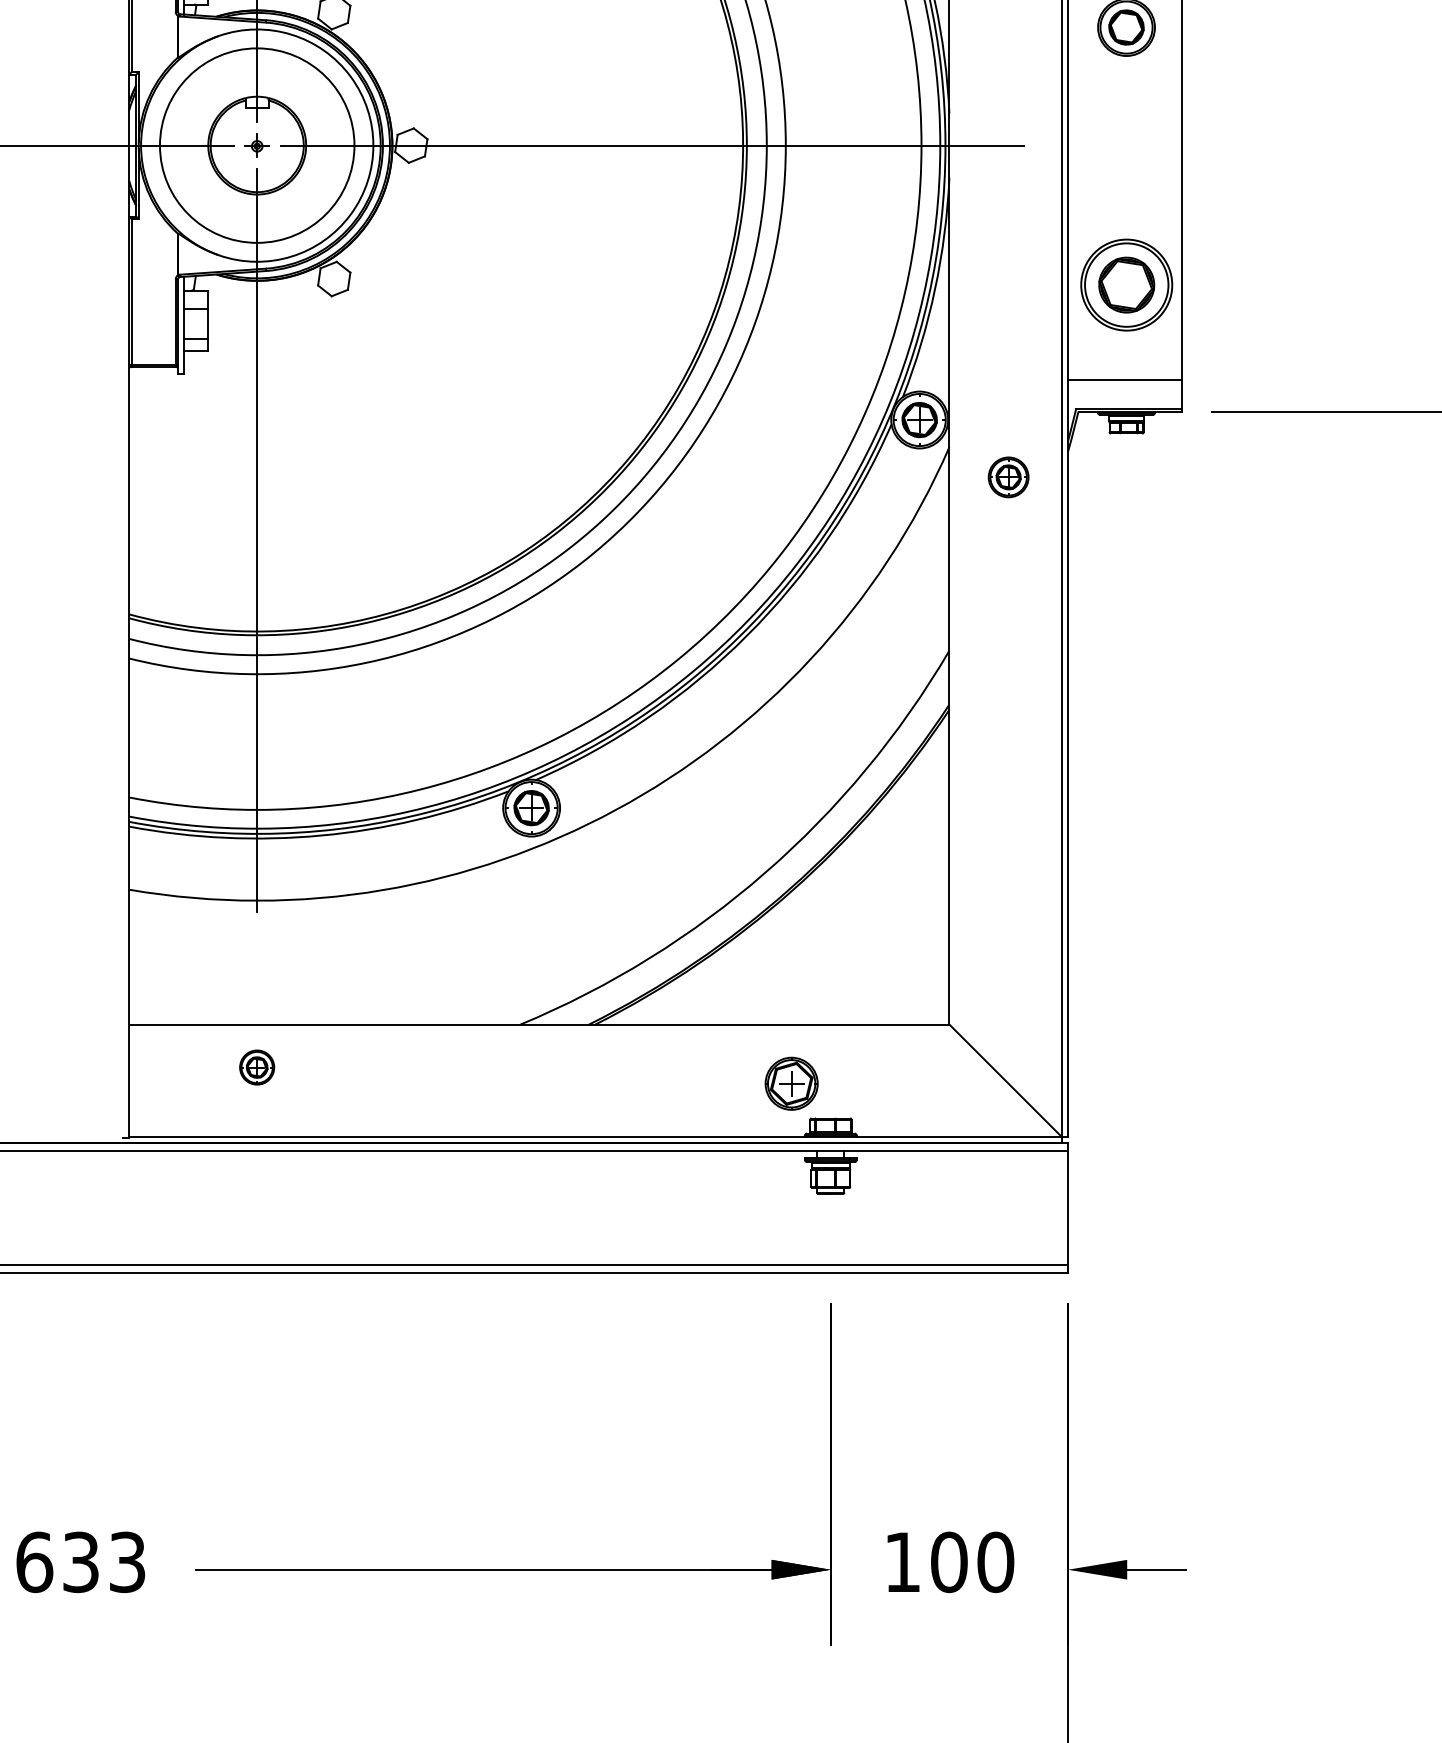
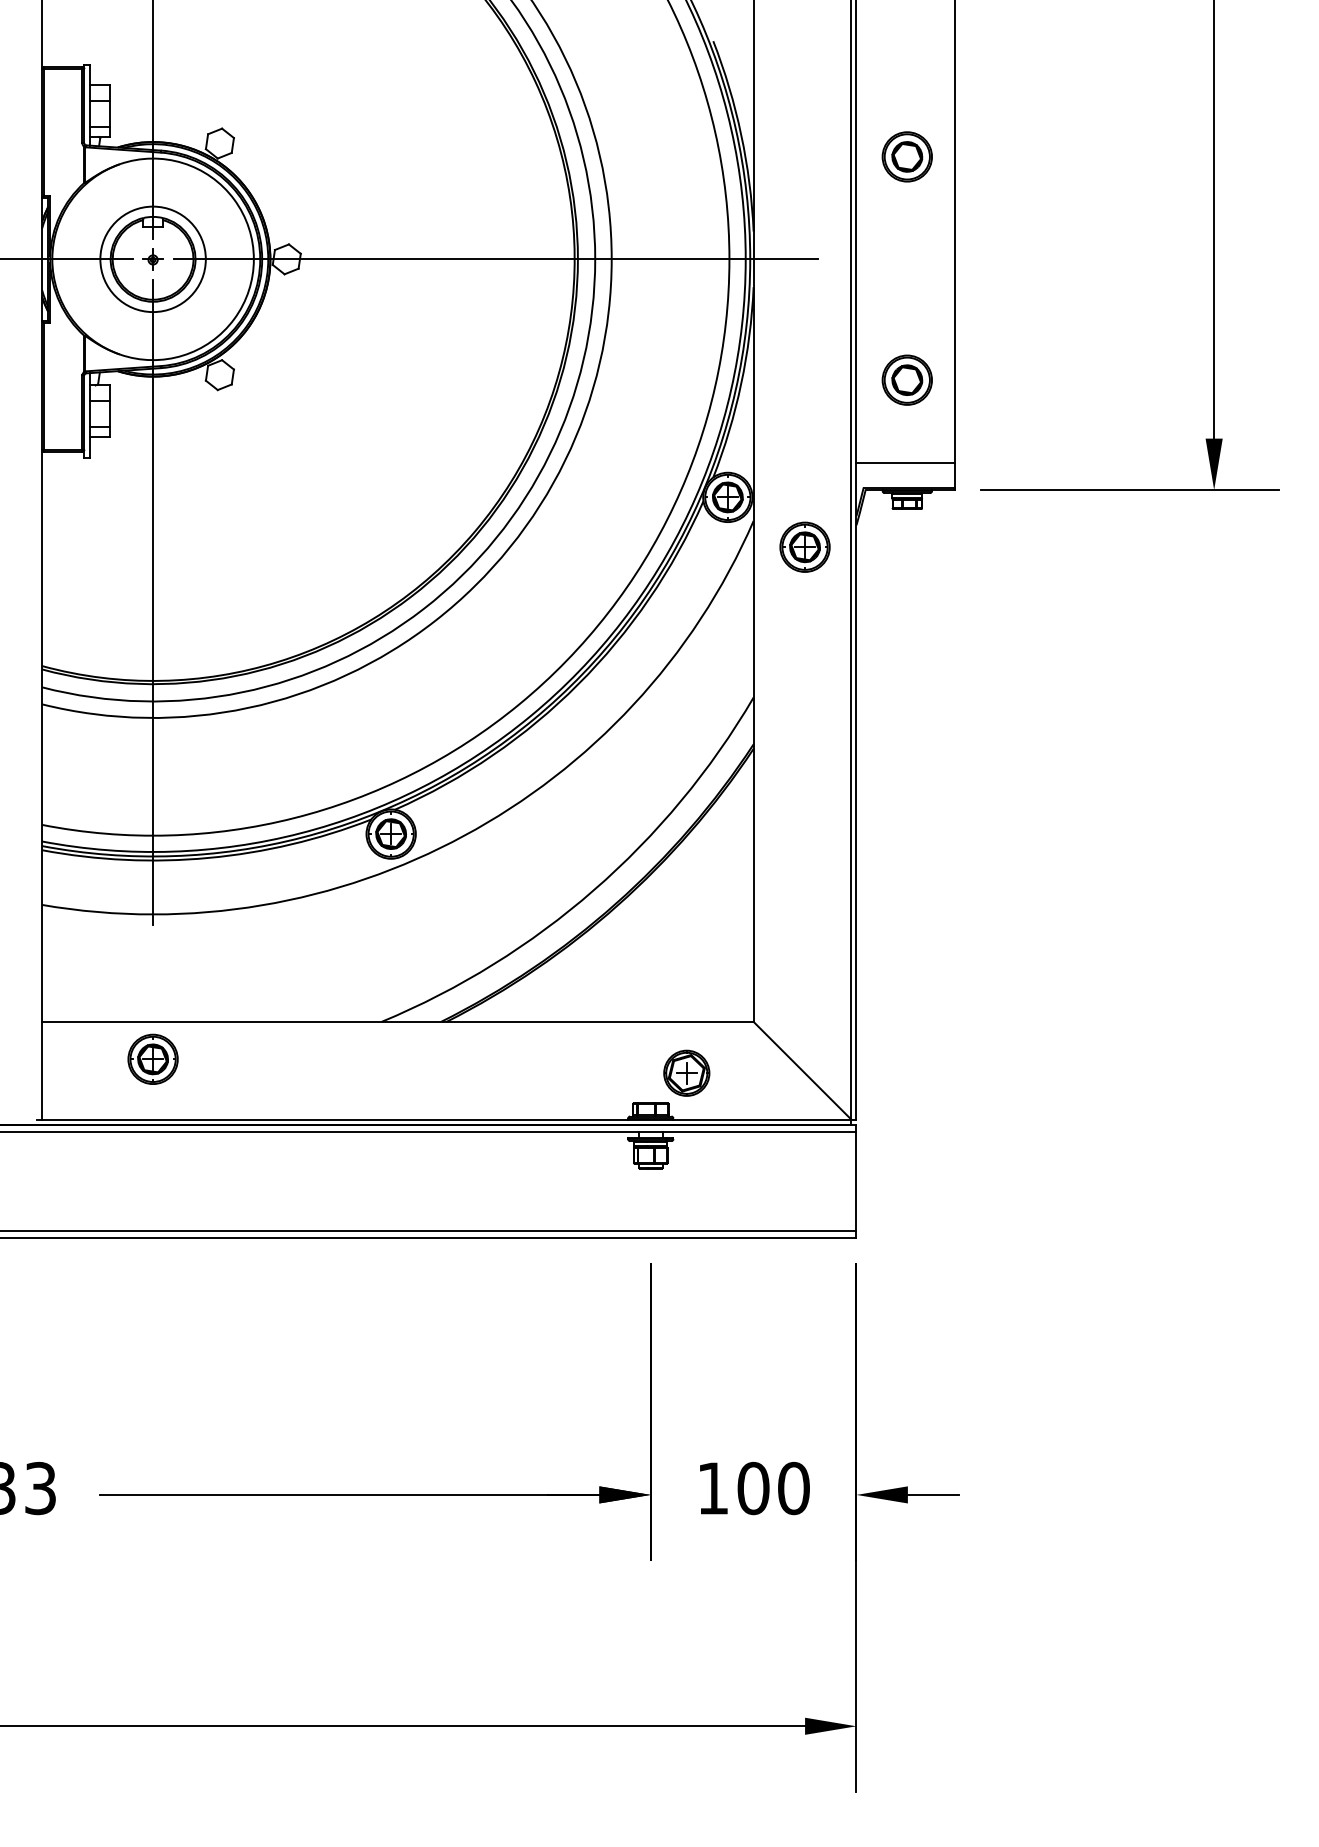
circle: (256, 145) -> (152, 259), size x0.62
part: (1125, 284) -> (906, 379), size x0.62
part: (1008, 476) -> (804, 546), size x1.43
part: (256, 1066) -> (152, 1058), size x1.67
part: (791, 1082) -> (686, 1072), moved

